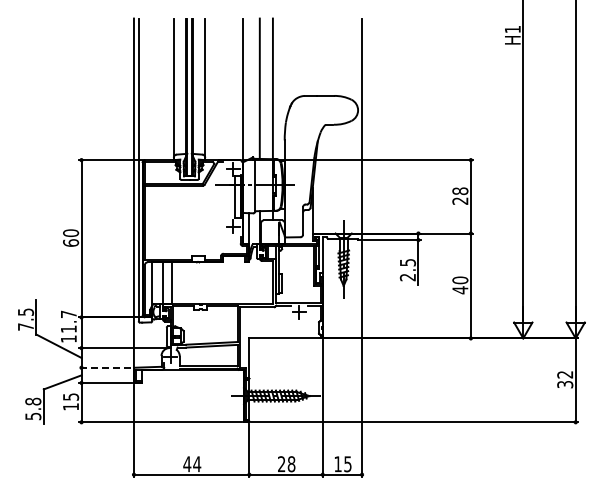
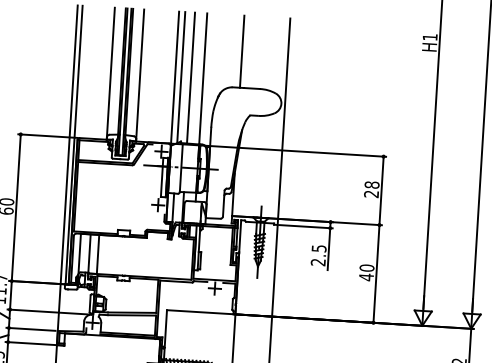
line: (312, 56) -> (241, 51), added
line: (249, 88) -> (181, 77), added
line: (104, 367) -> (30, 329), dashed -> solid

